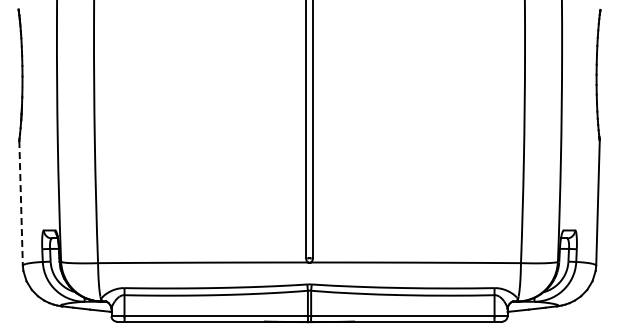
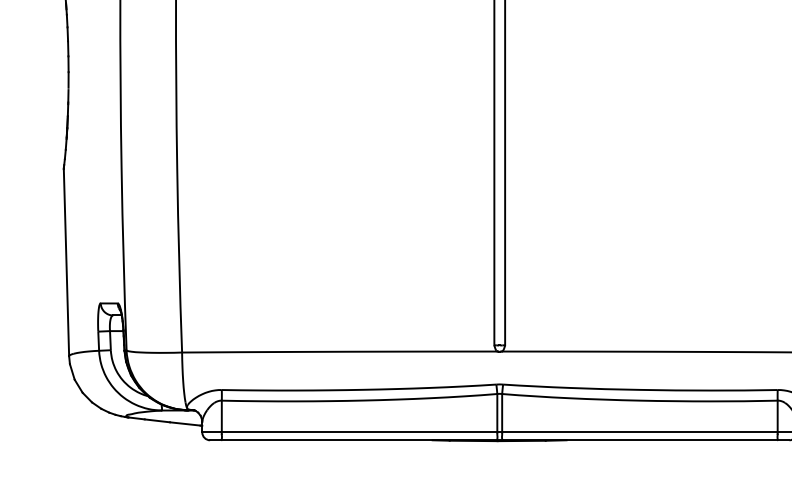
line: (21, 203) -> (67, 262), dashed -> solid

